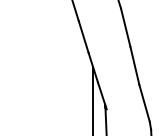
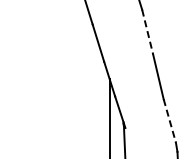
line: (125, 27) -> (147, 32), solid -> dashed
line: (144, 102) -> (169, 120), solid -> dashed

